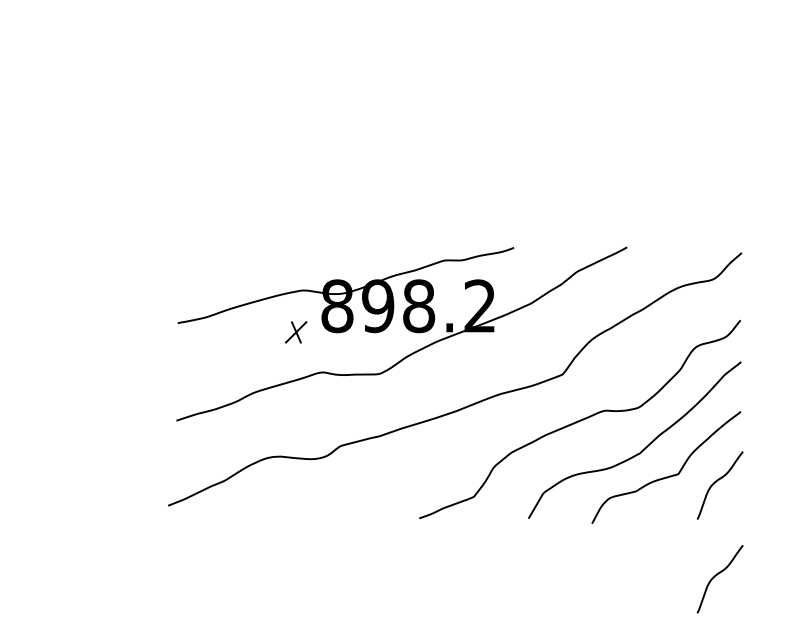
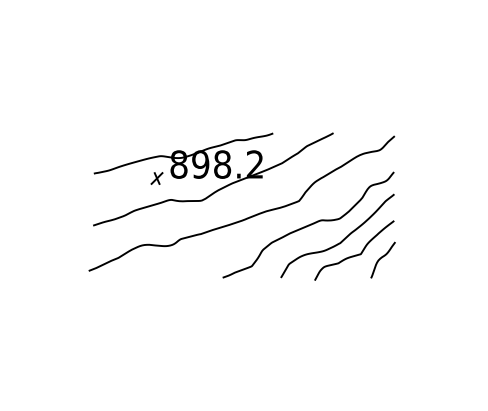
curve: (718, 576) -> (382, 308), removed

